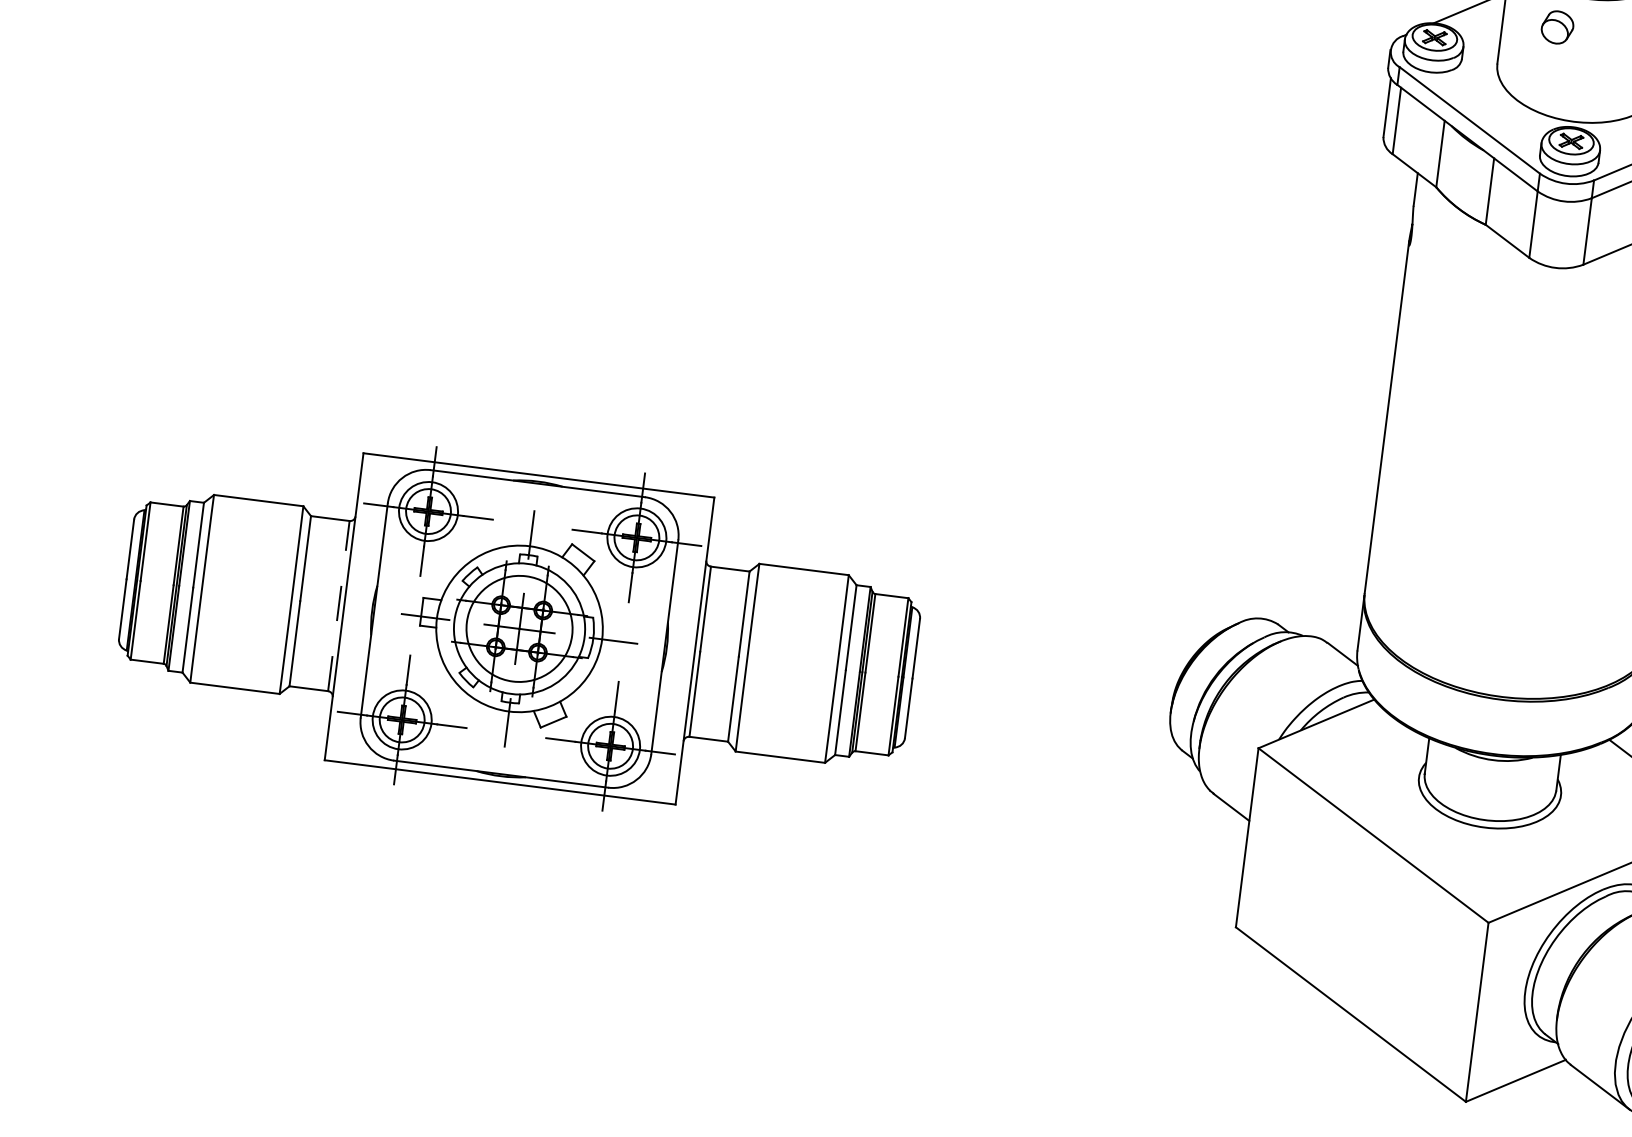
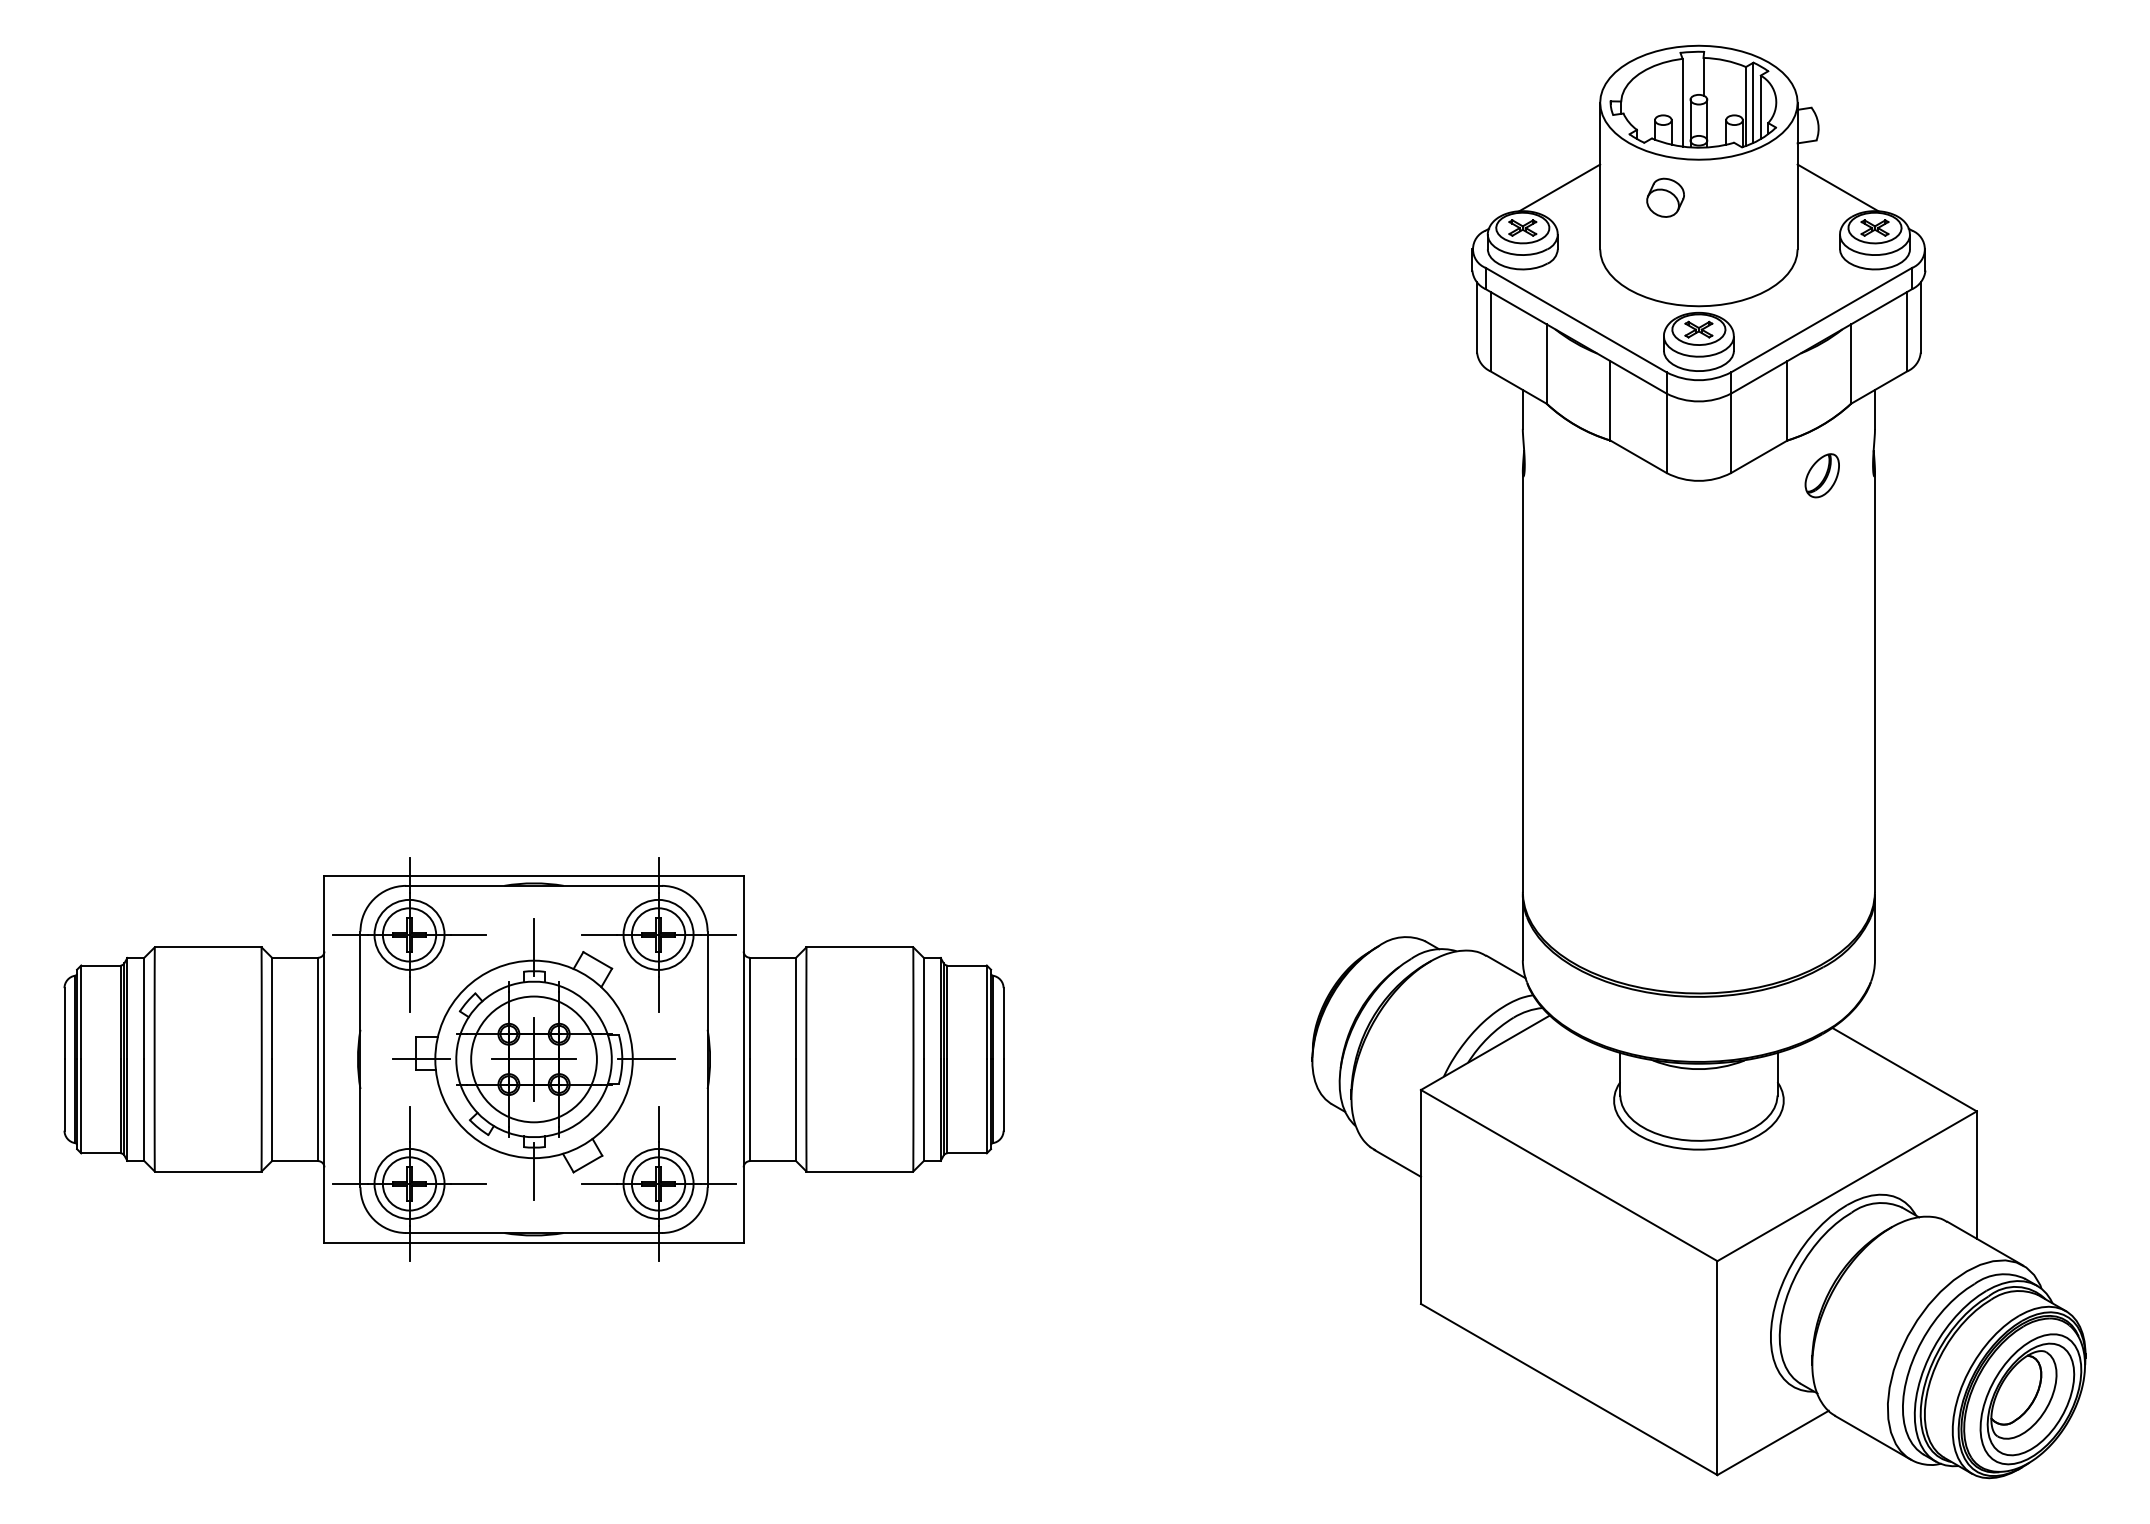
line: (339, 606) -> (318, 1059), dashed -> solid

